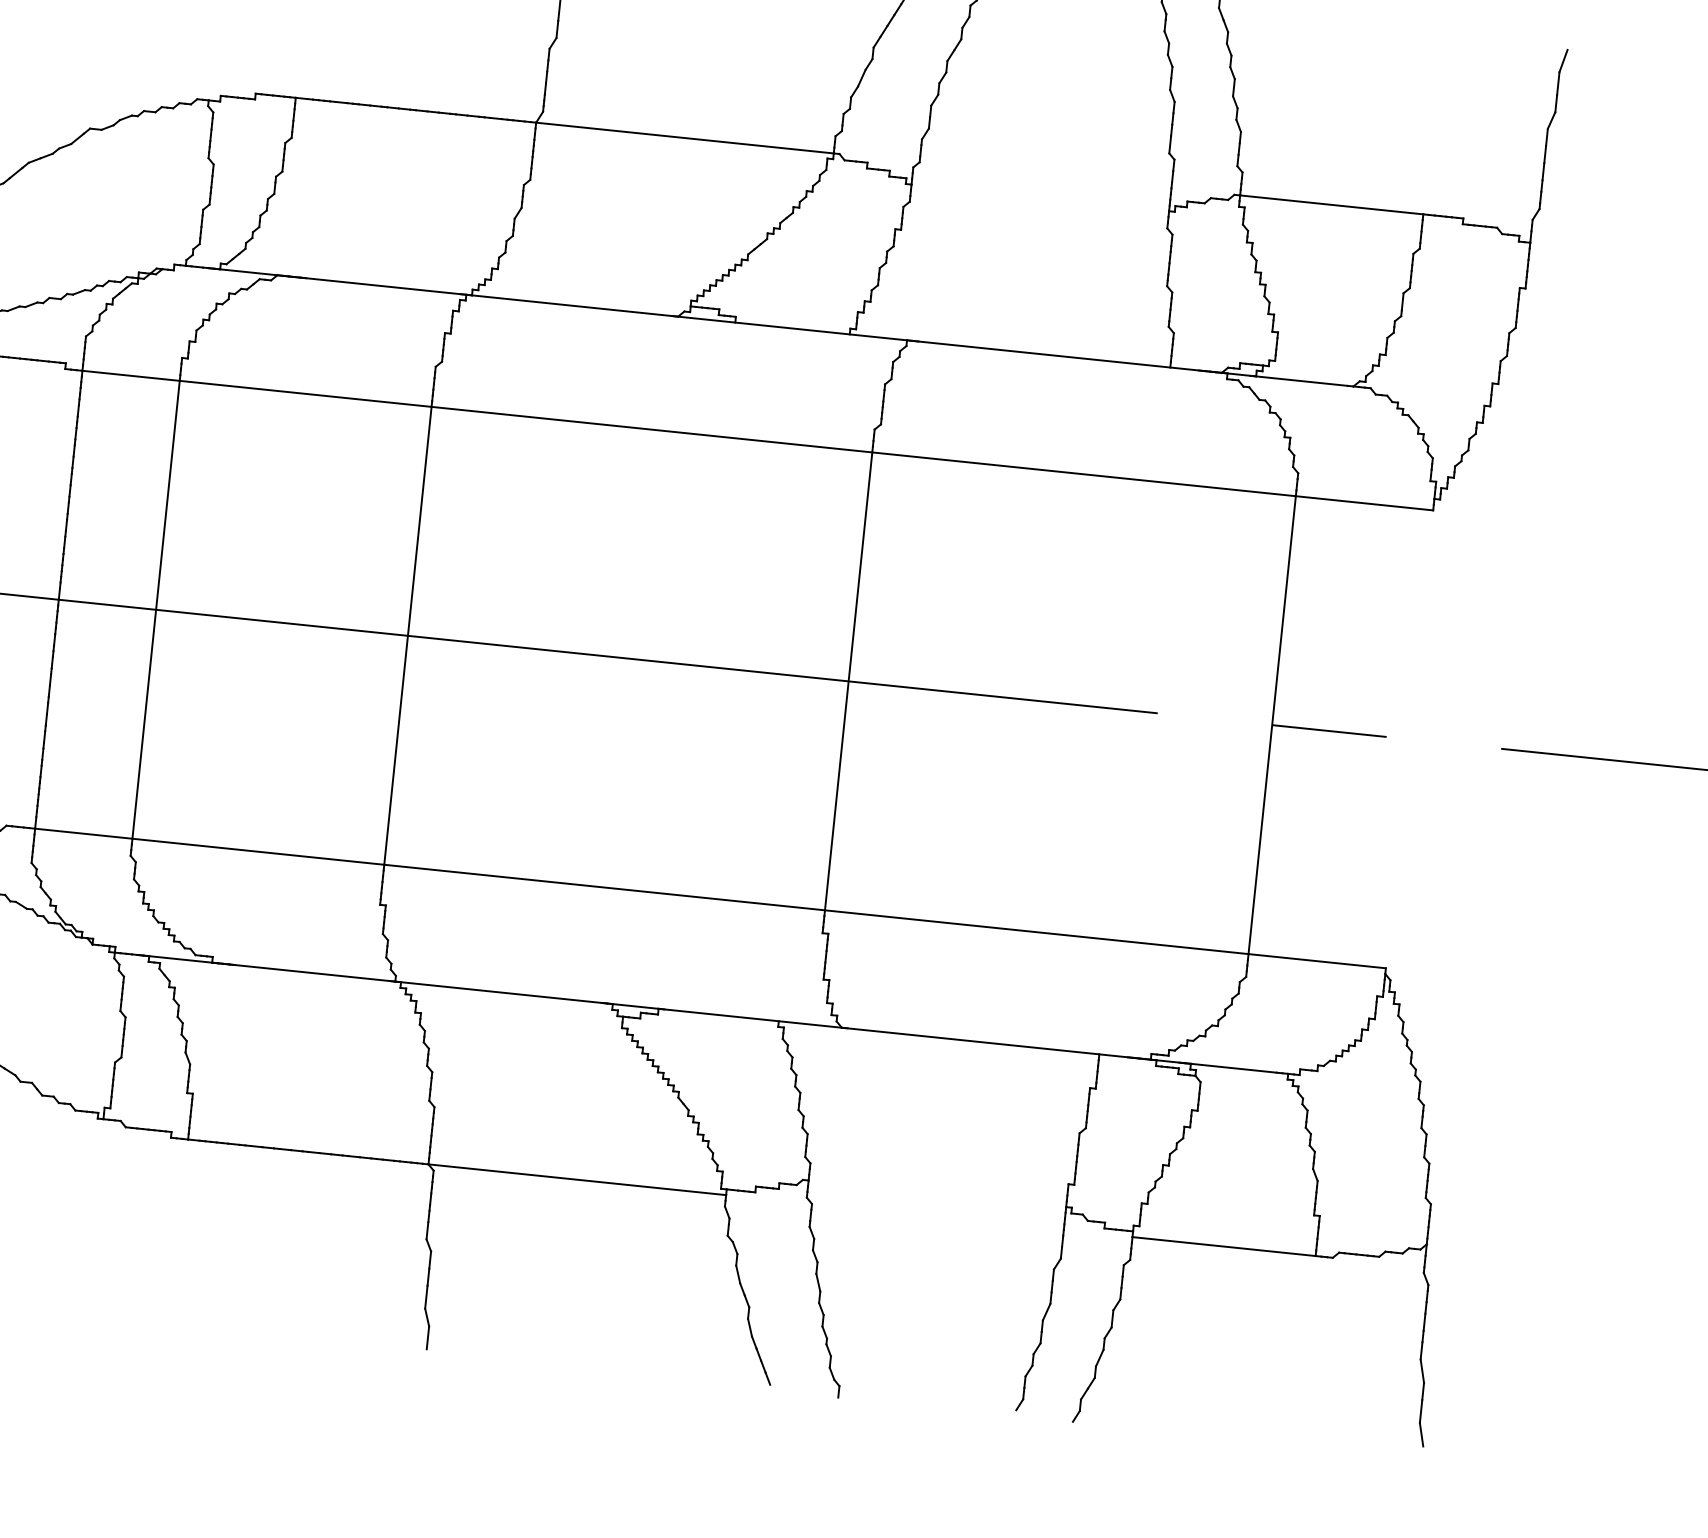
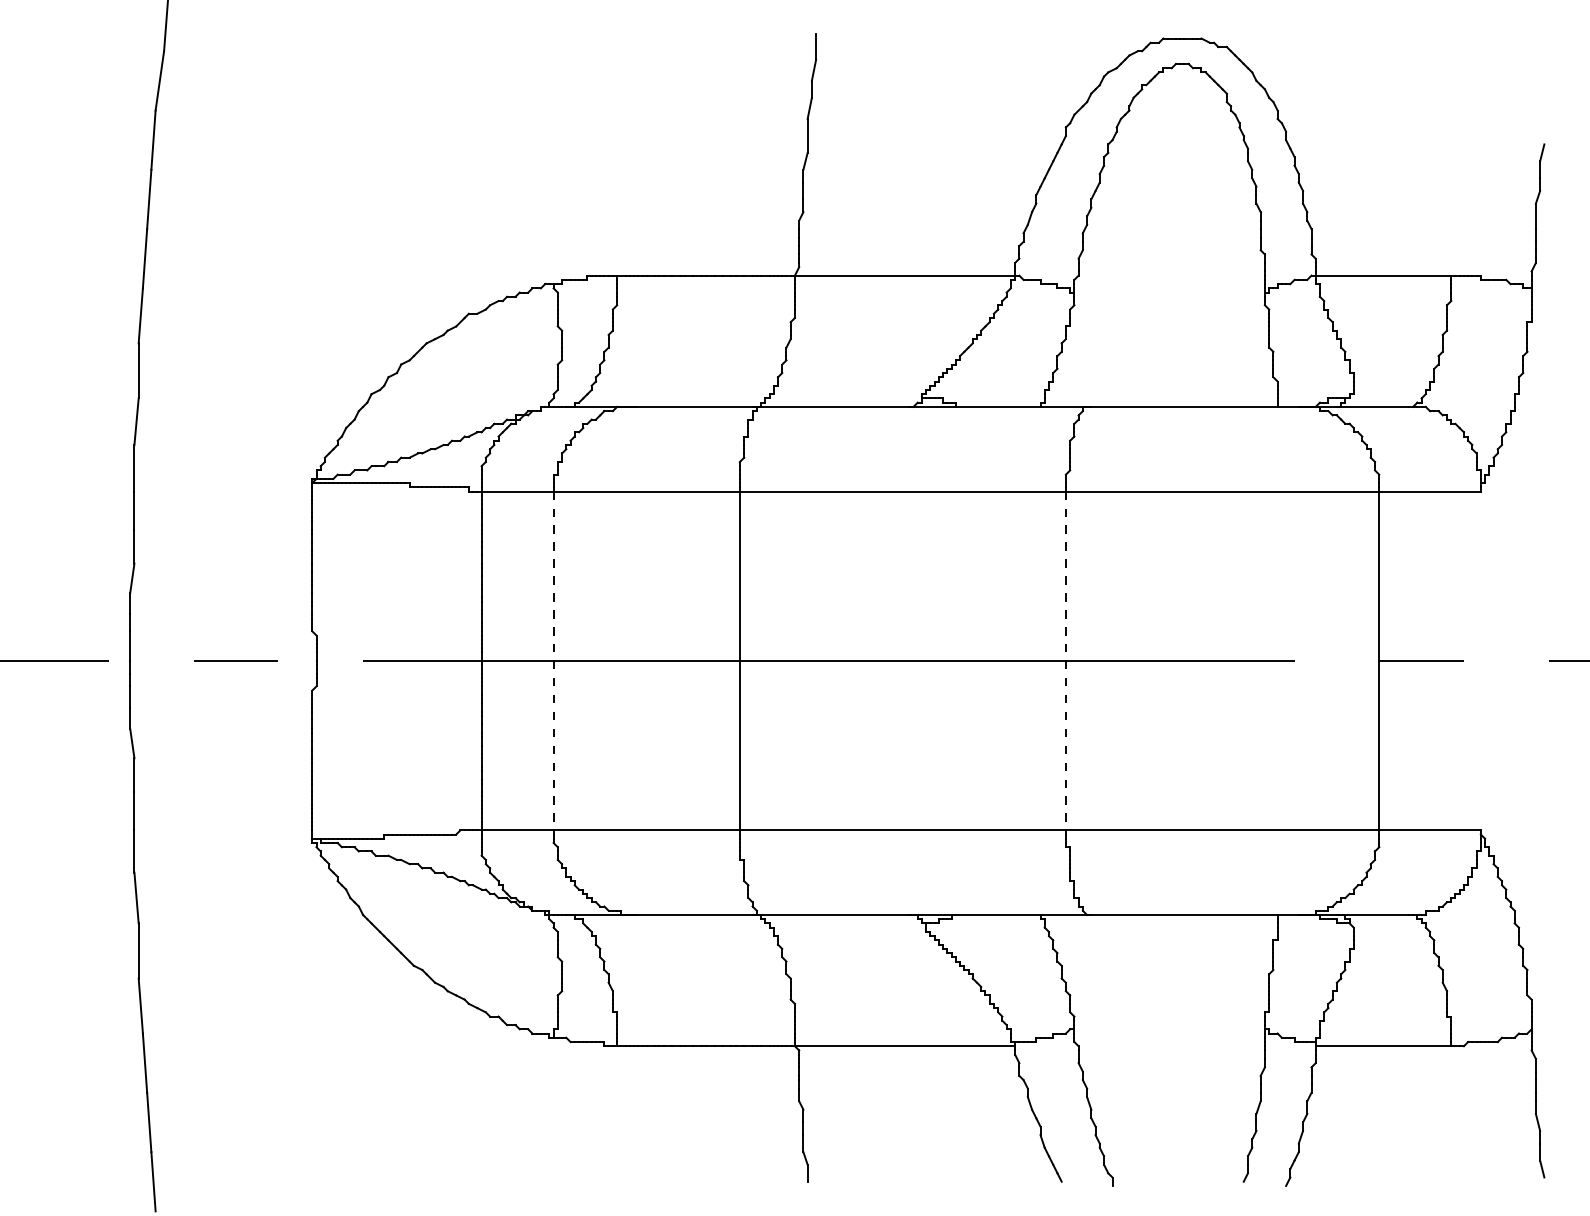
line: (155, 610) -> (553, 661), solid -> dashed
line: (847, 682) -> (1065, 661), solid -> dashed

